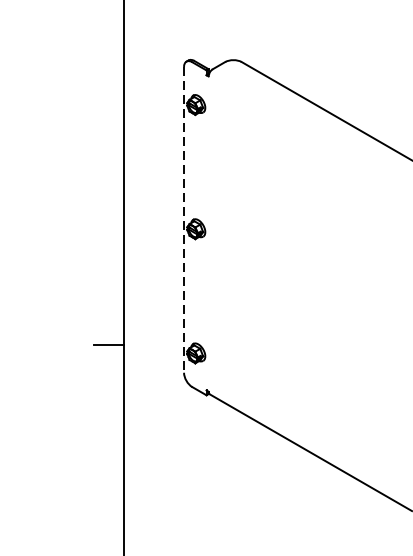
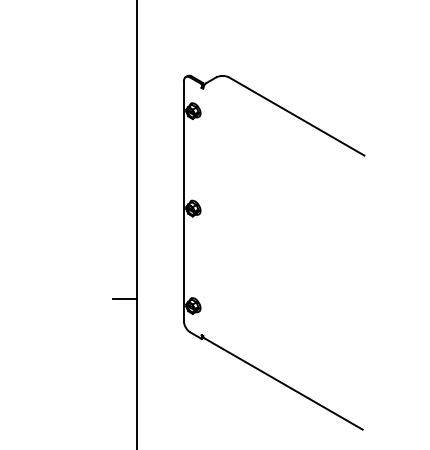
line: (183, 220) -> (183, 201), dashed -> solid

